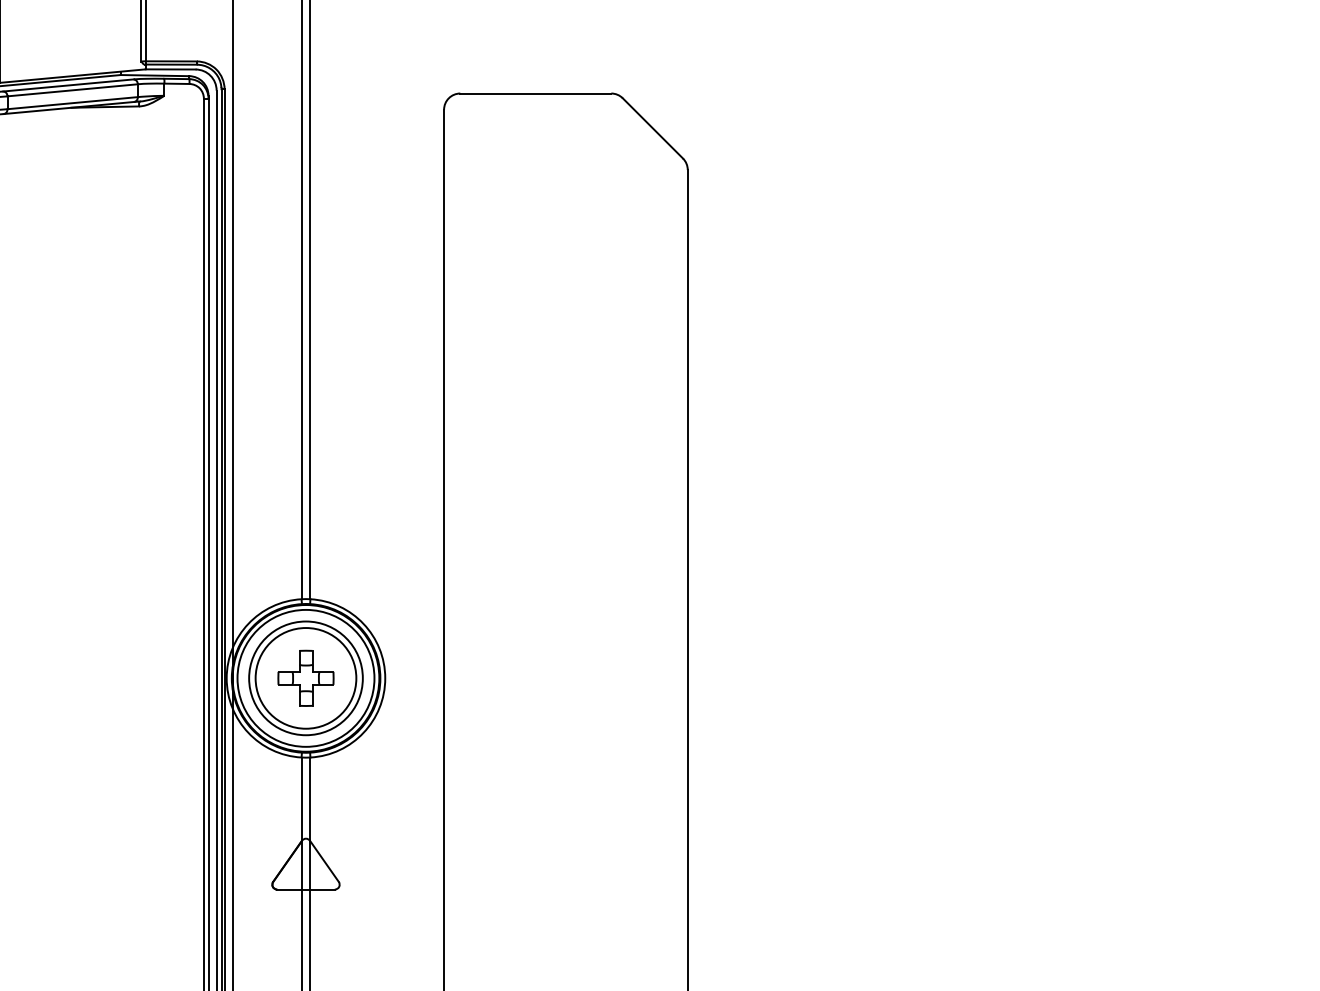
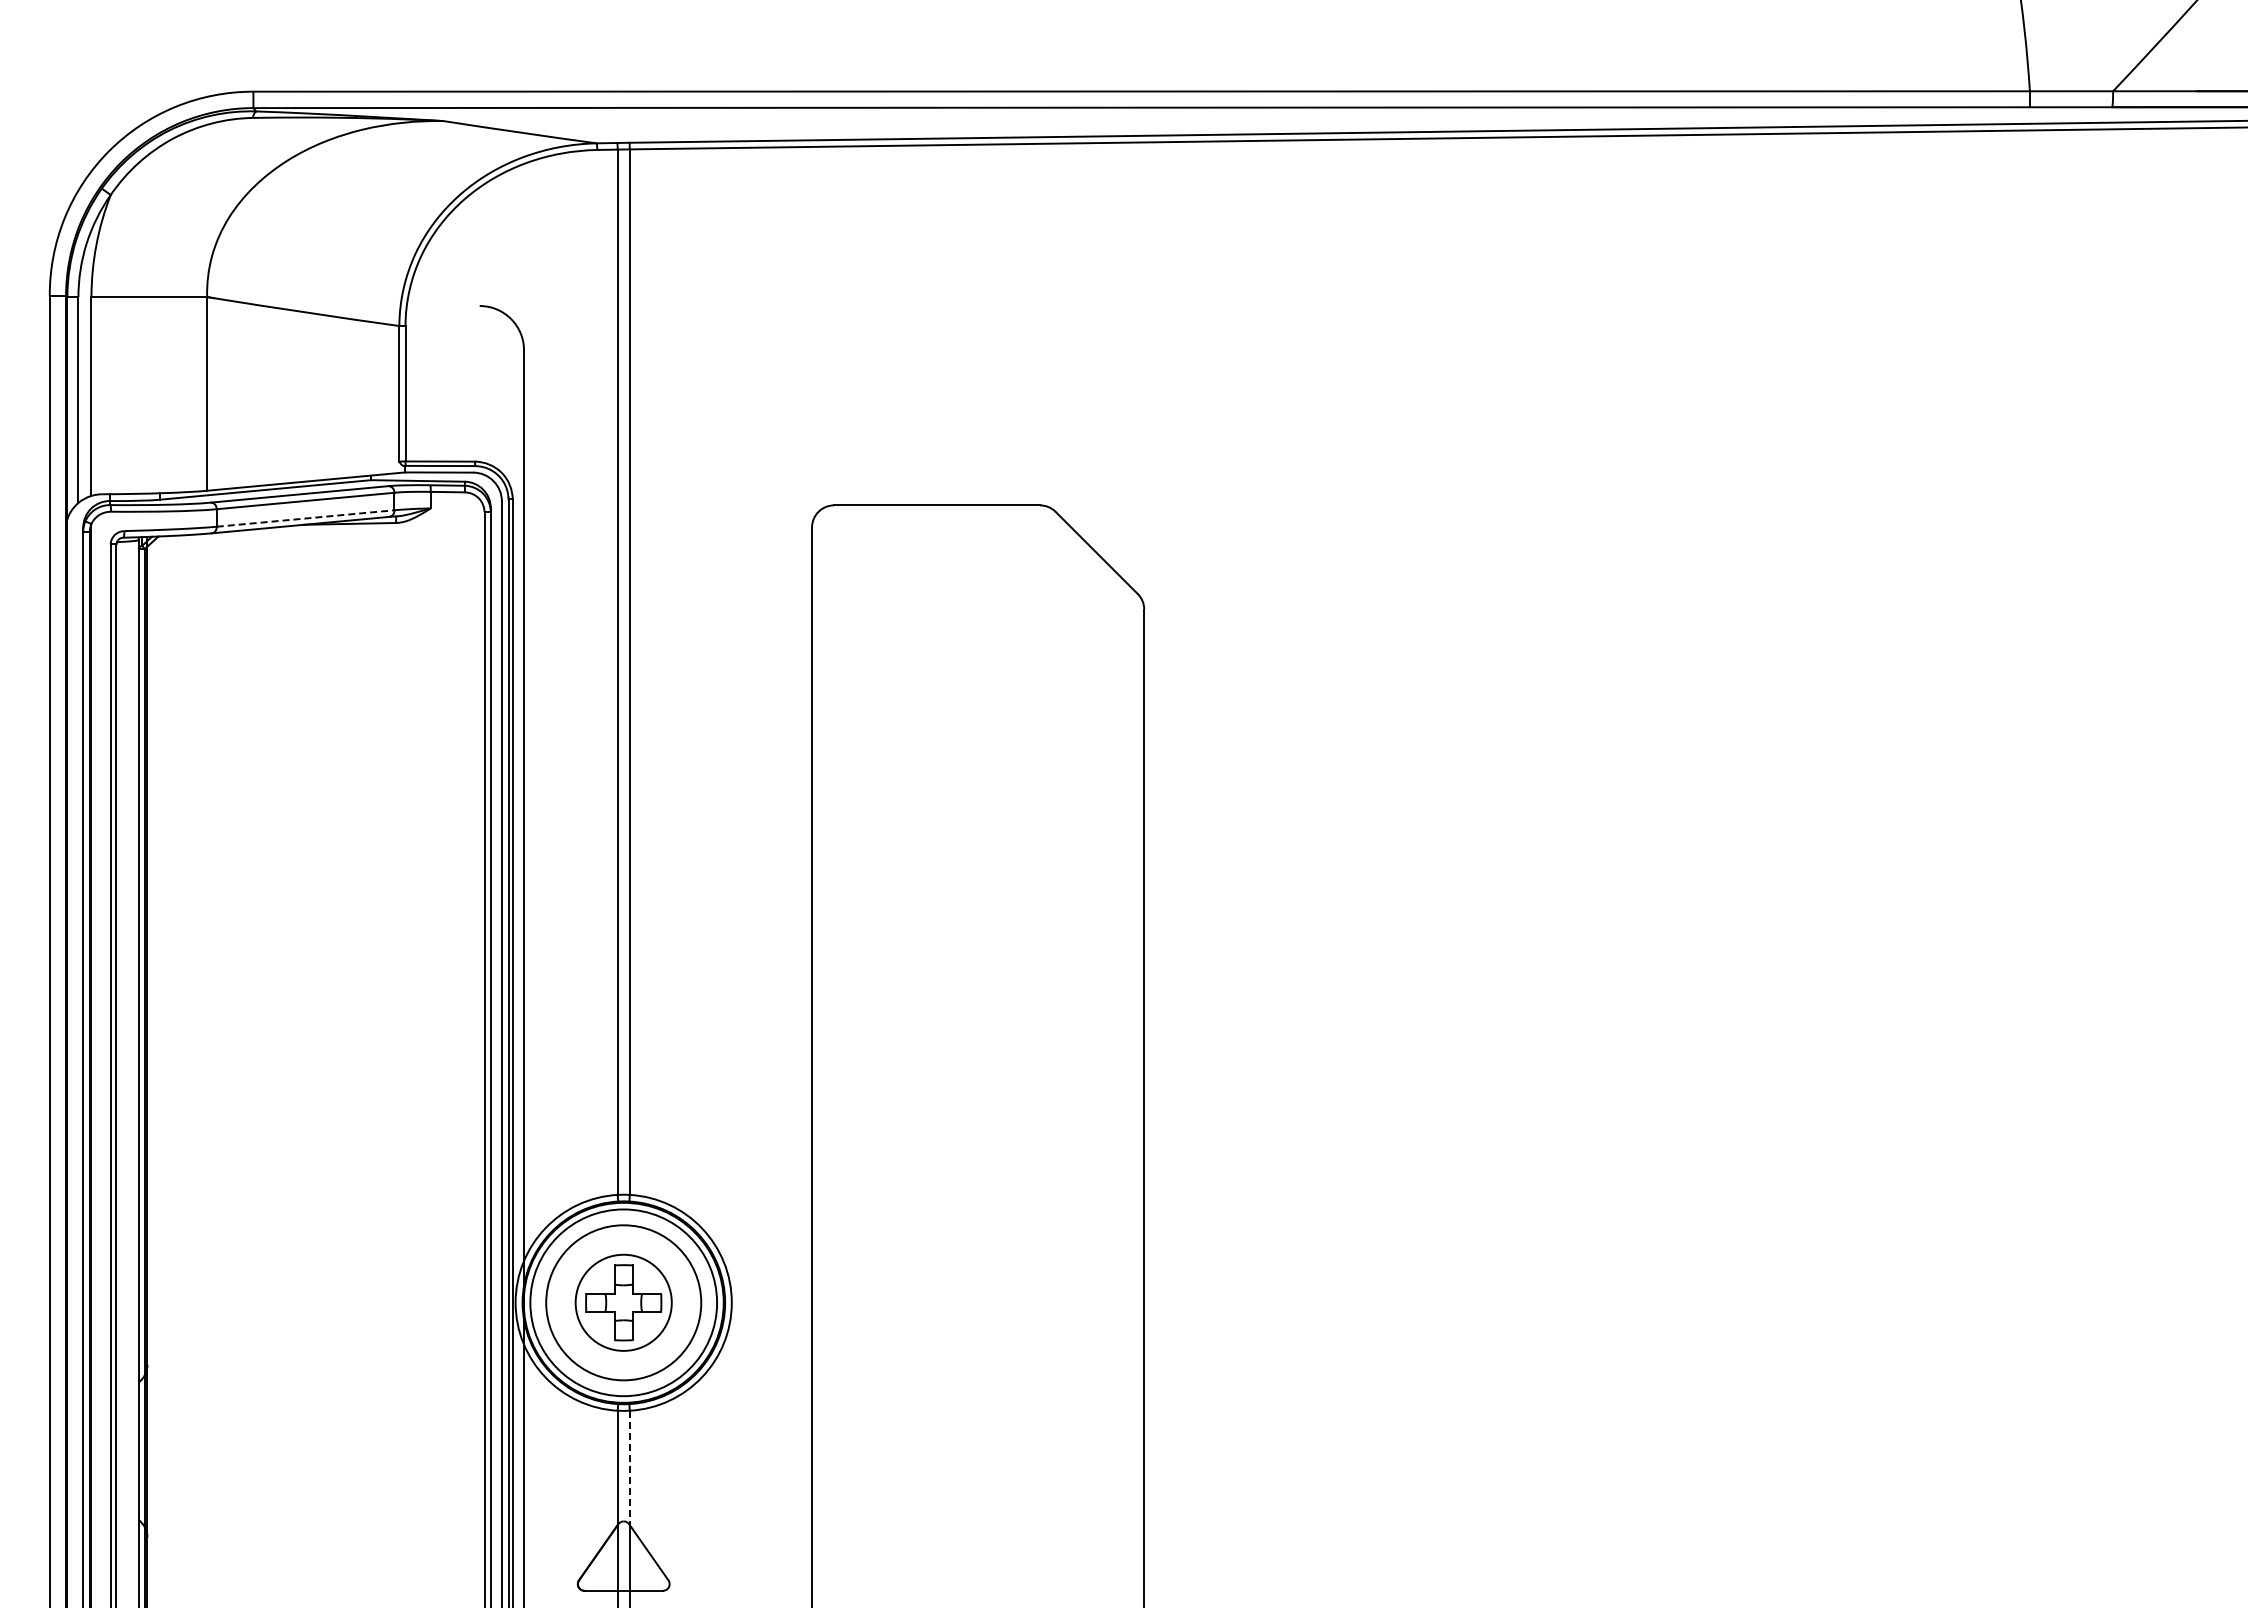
line: (73, 103) -> (306, 518), solid -> dashed
circle: (305, 678) -> (623, 1302), size x0.7
line: (310, 799) -> (629, 1467), solid -> dashed

